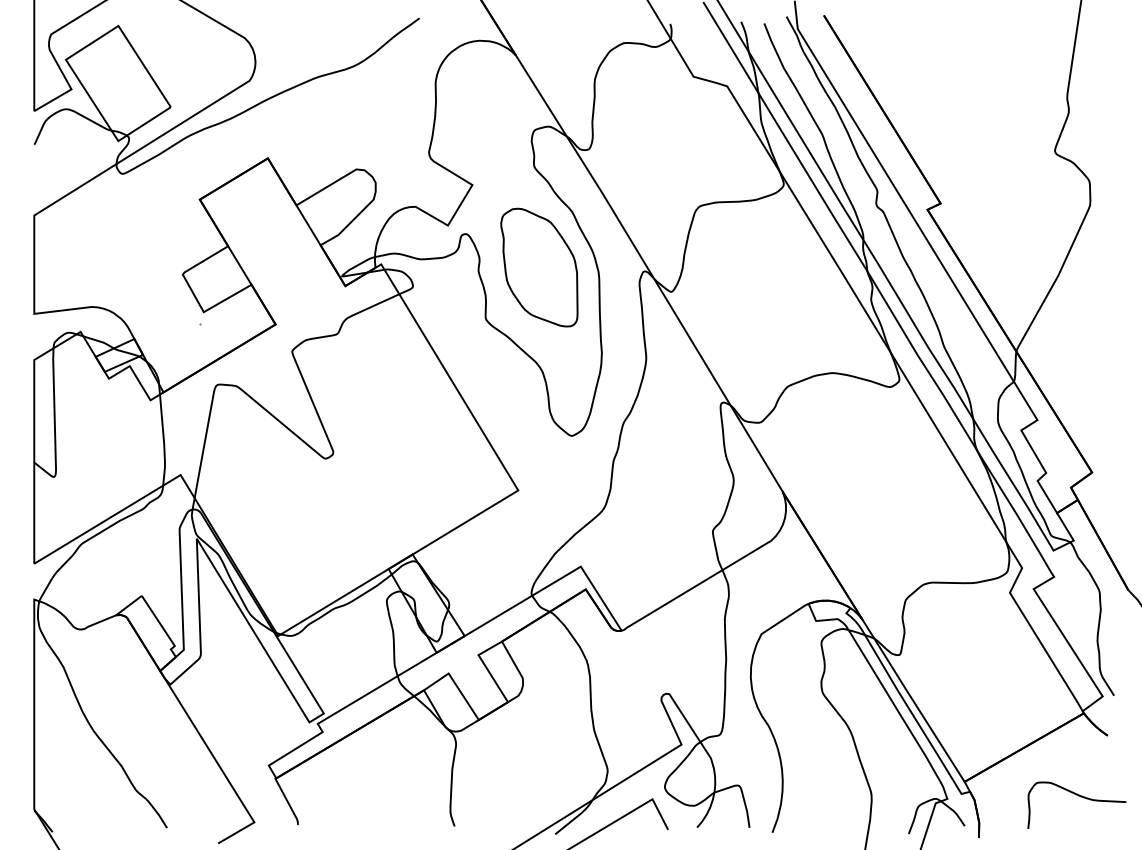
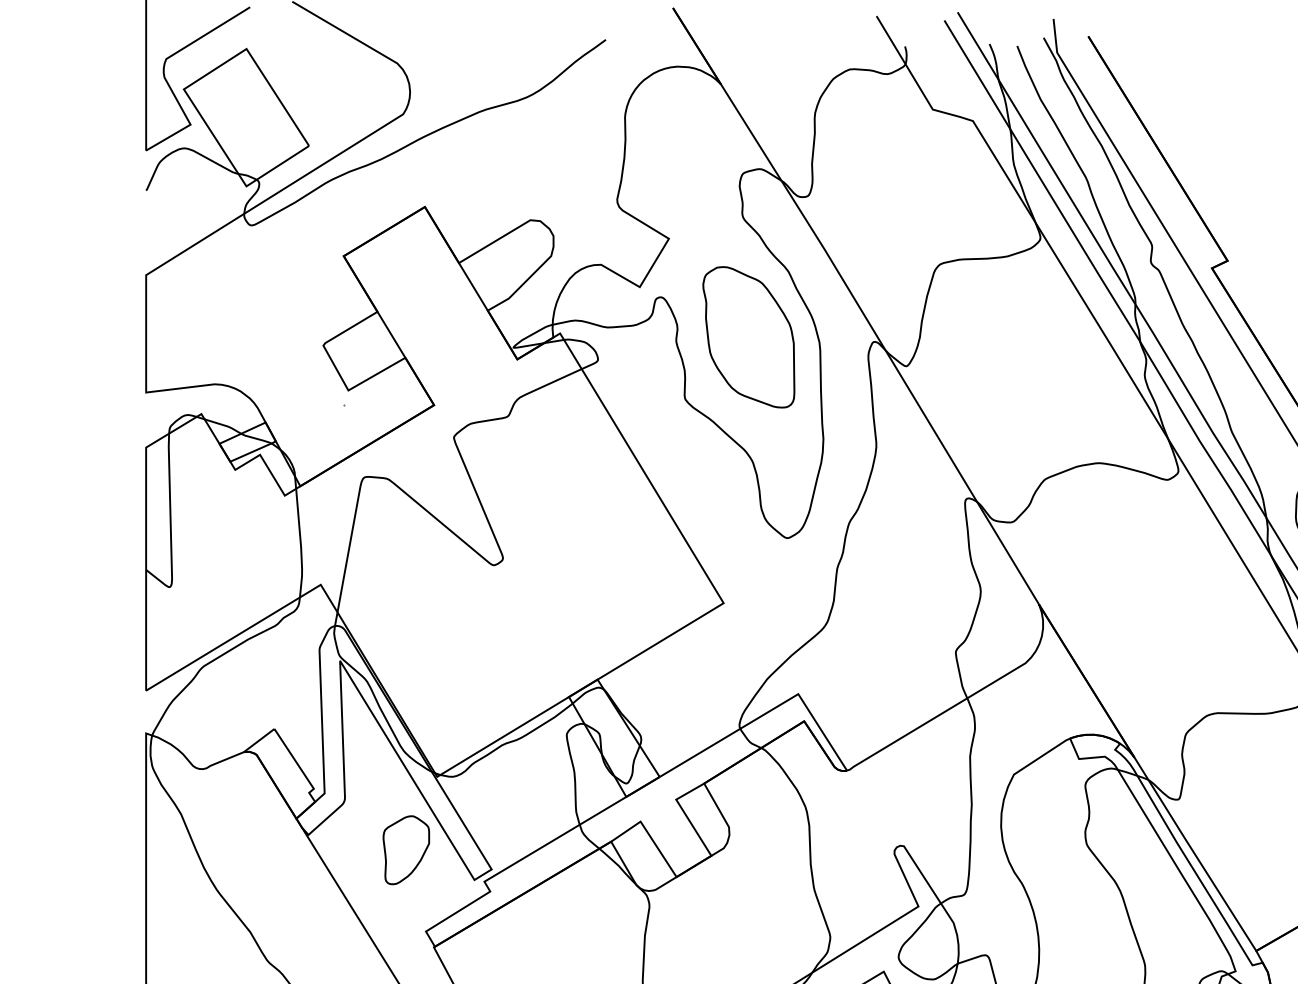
part: (252, 697) -> (406, 850), added

